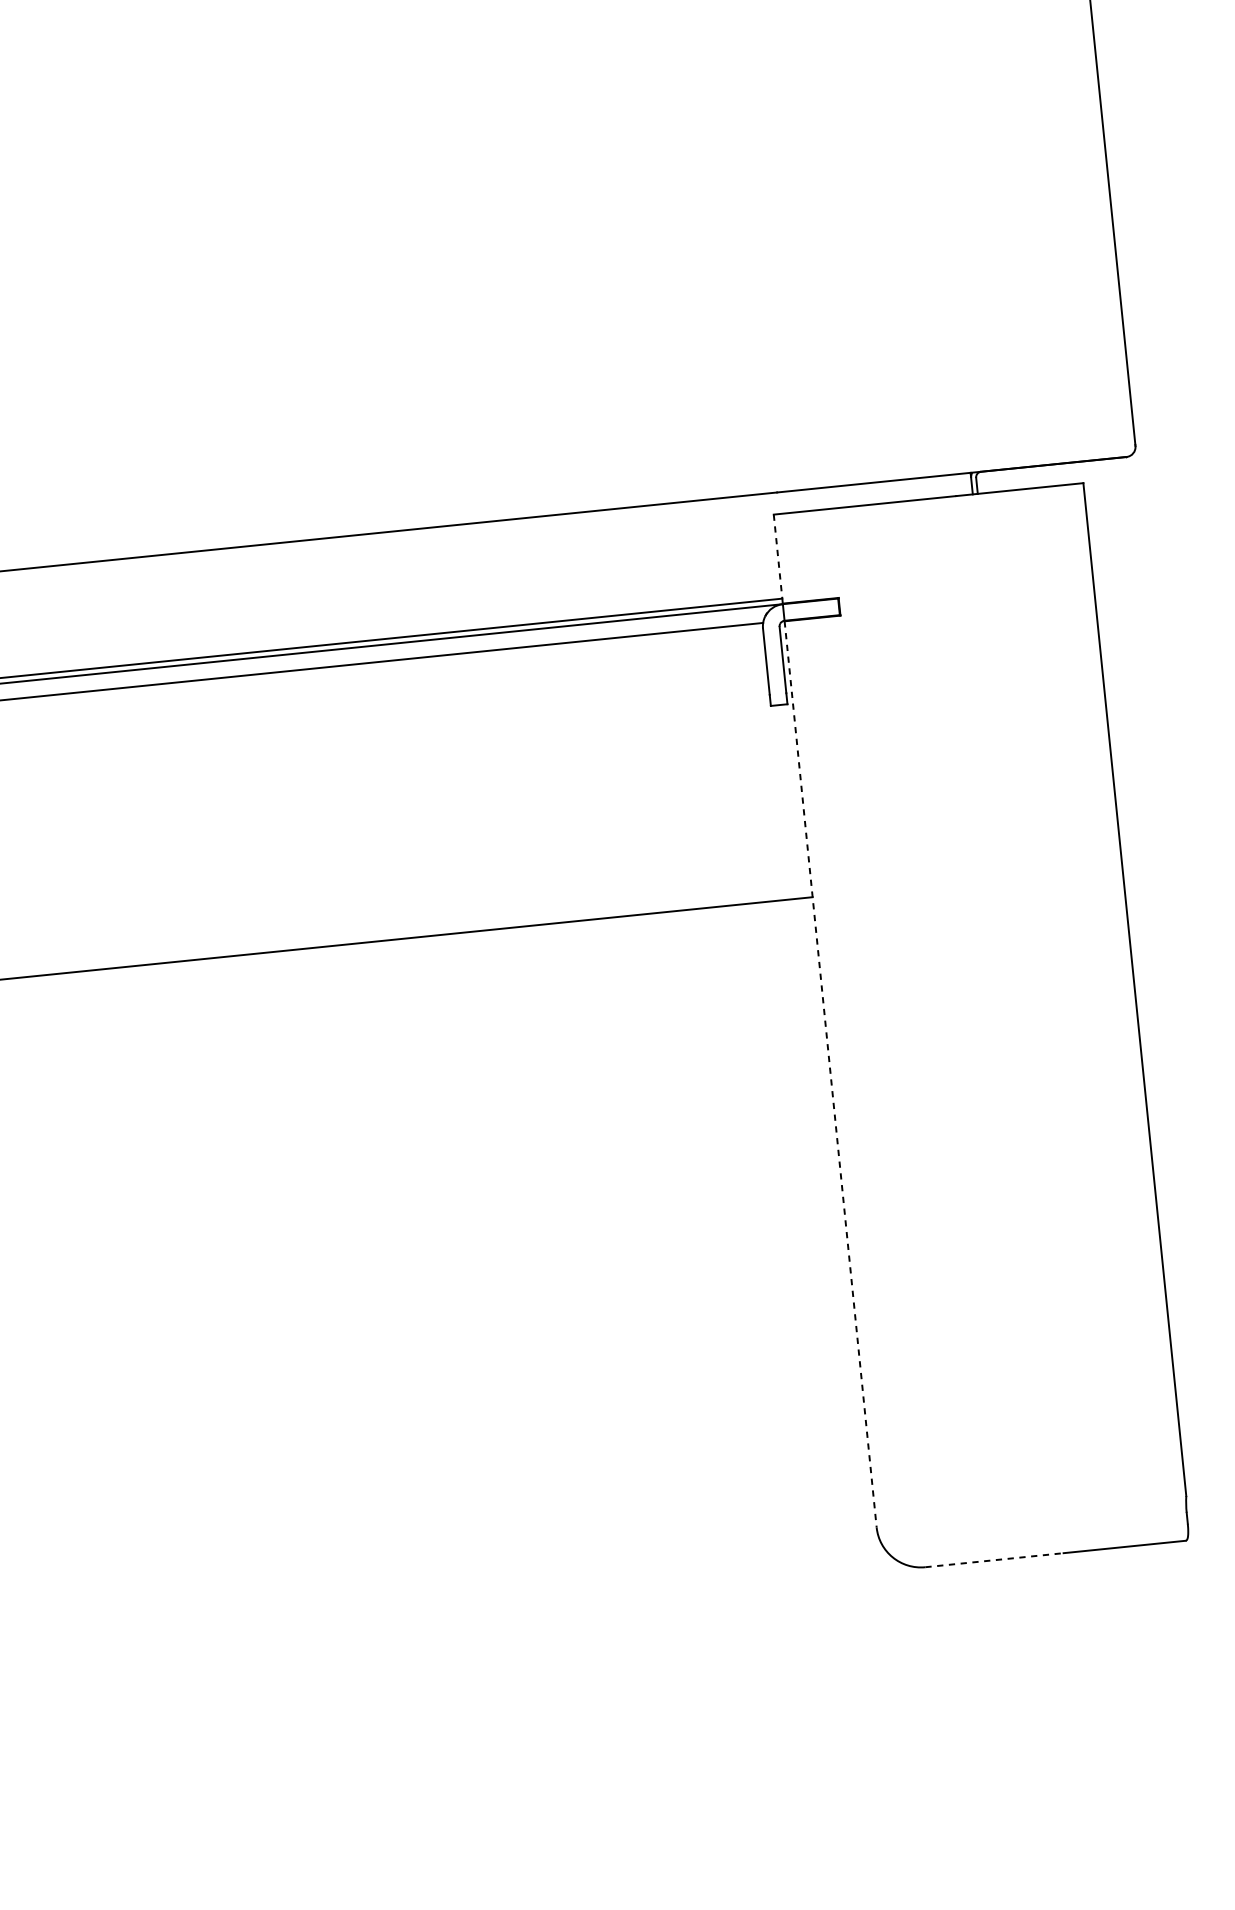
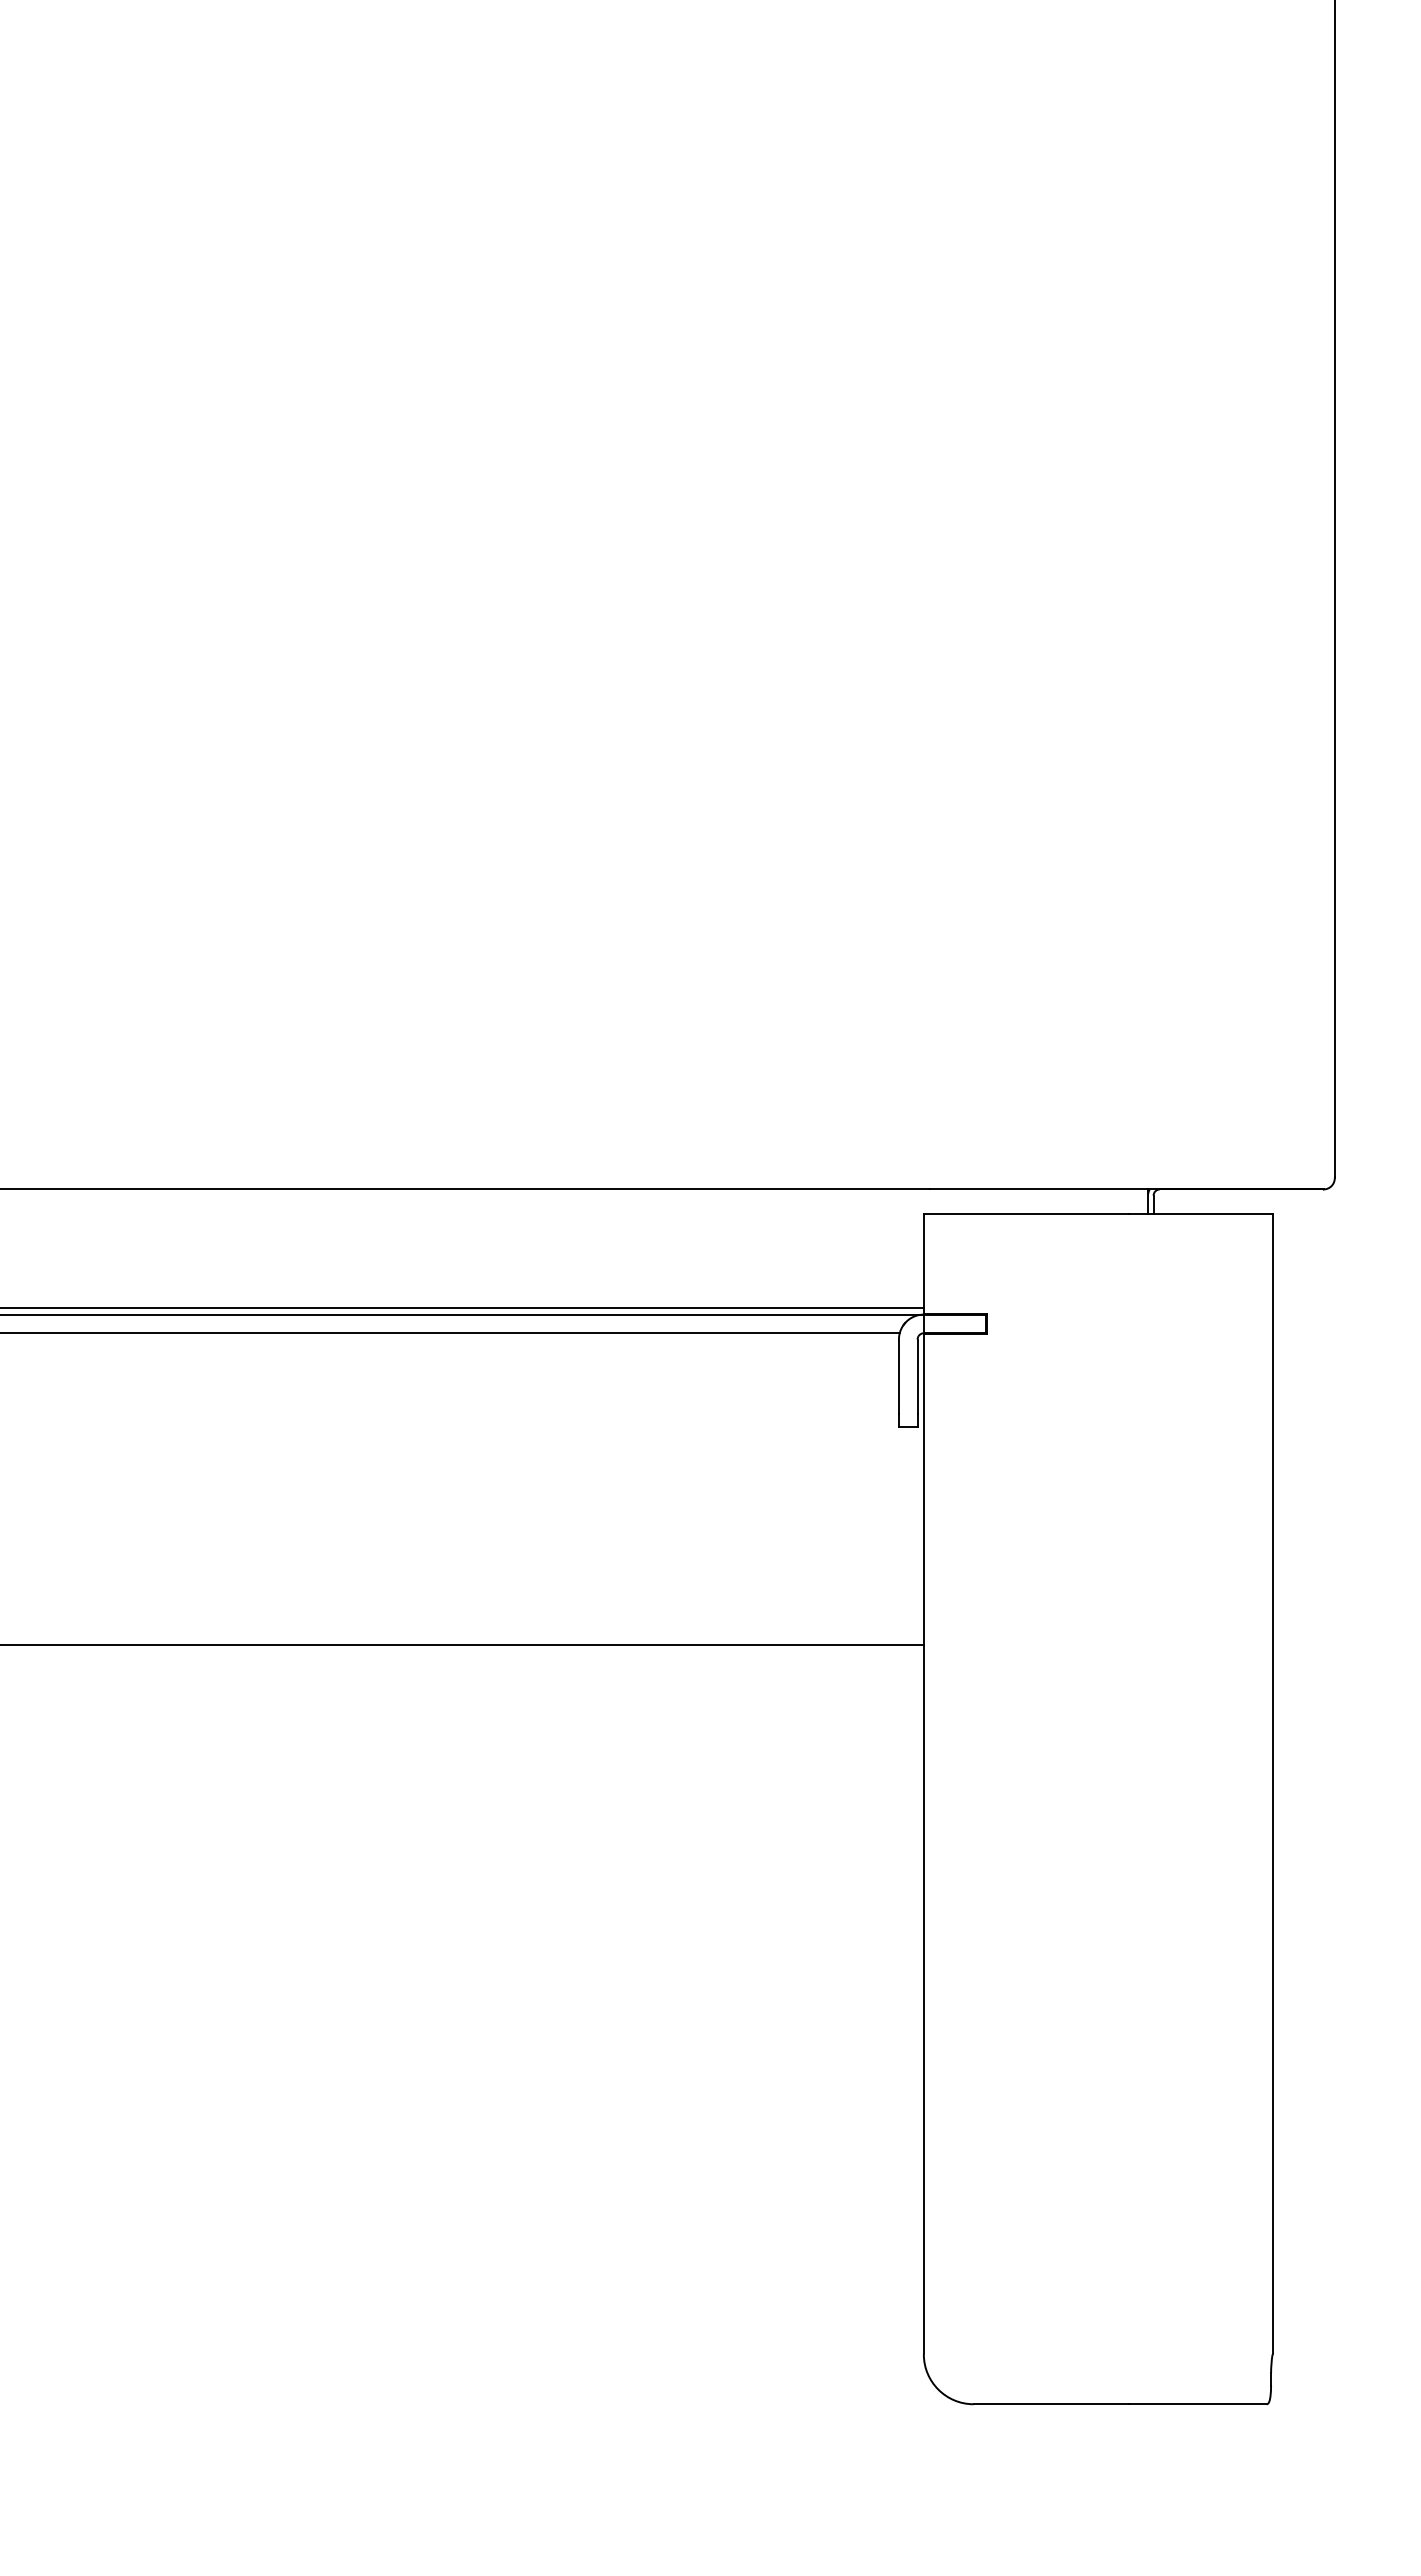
line: (778, 559) -> (923, 1264), dashed -> solid
line: (830, 1074) -> (923, 1844), dashed -> solid
line: (994, 1560) -> (1051, 2404), dashed -> solid

